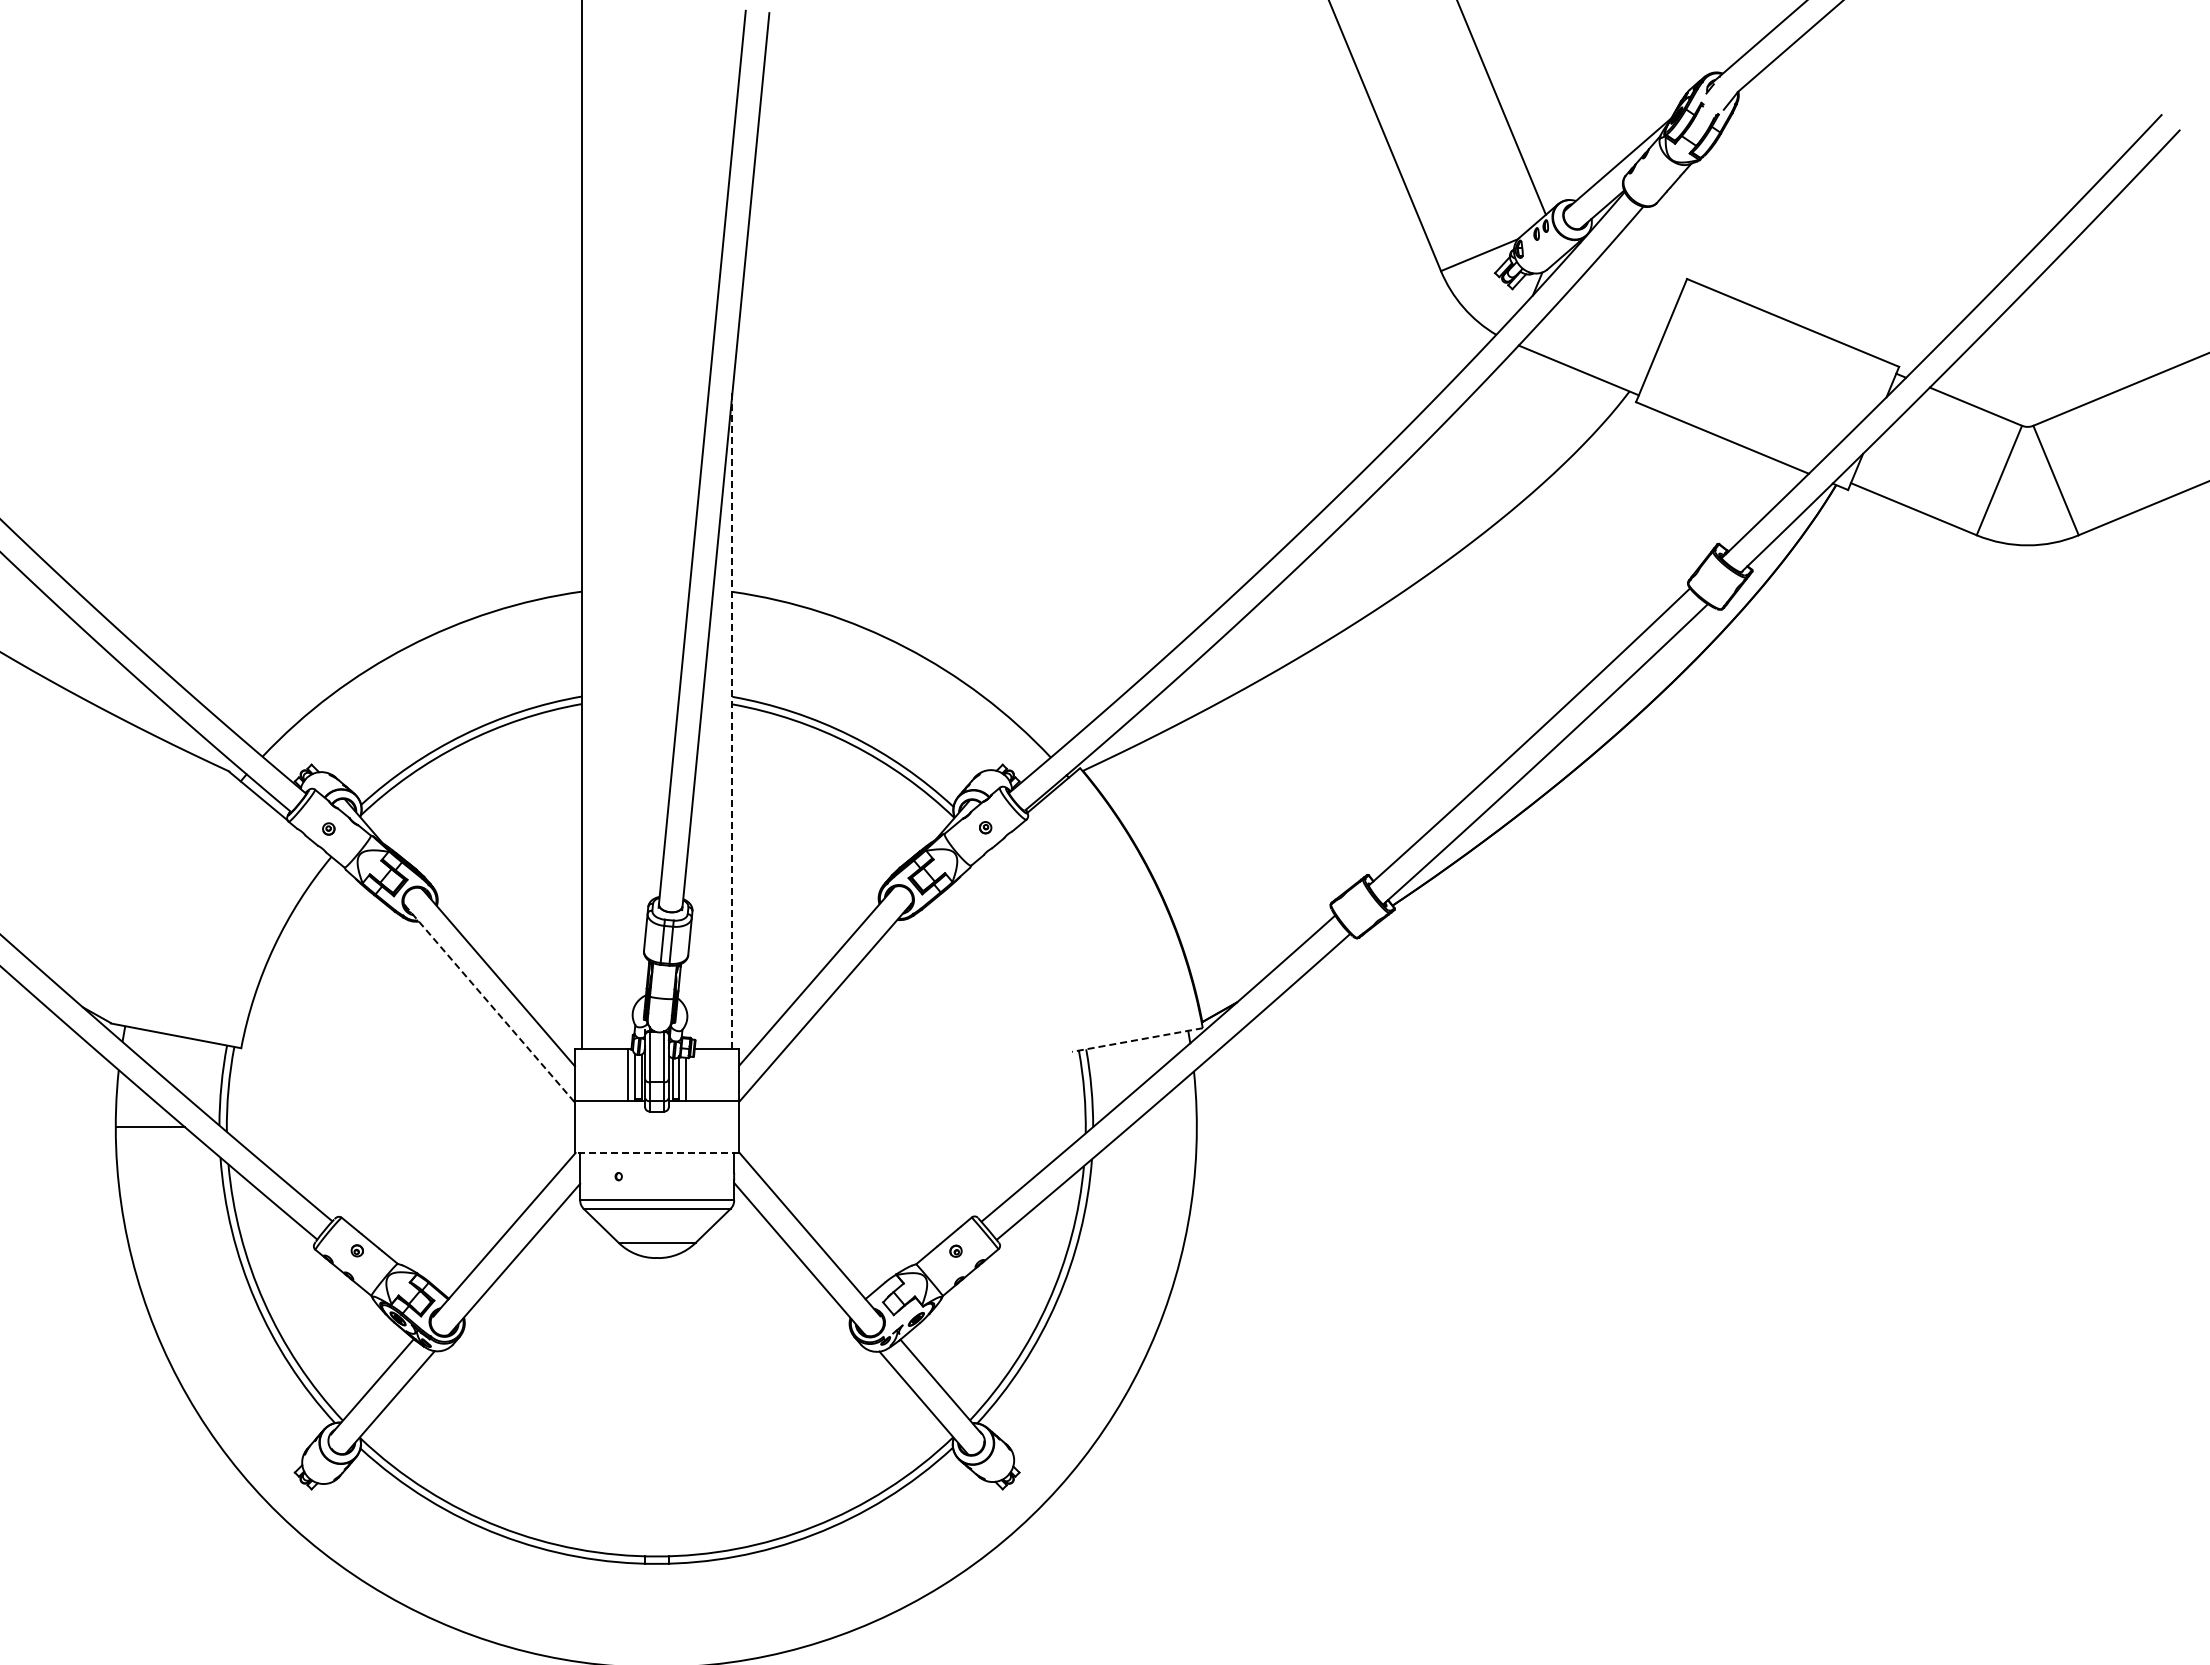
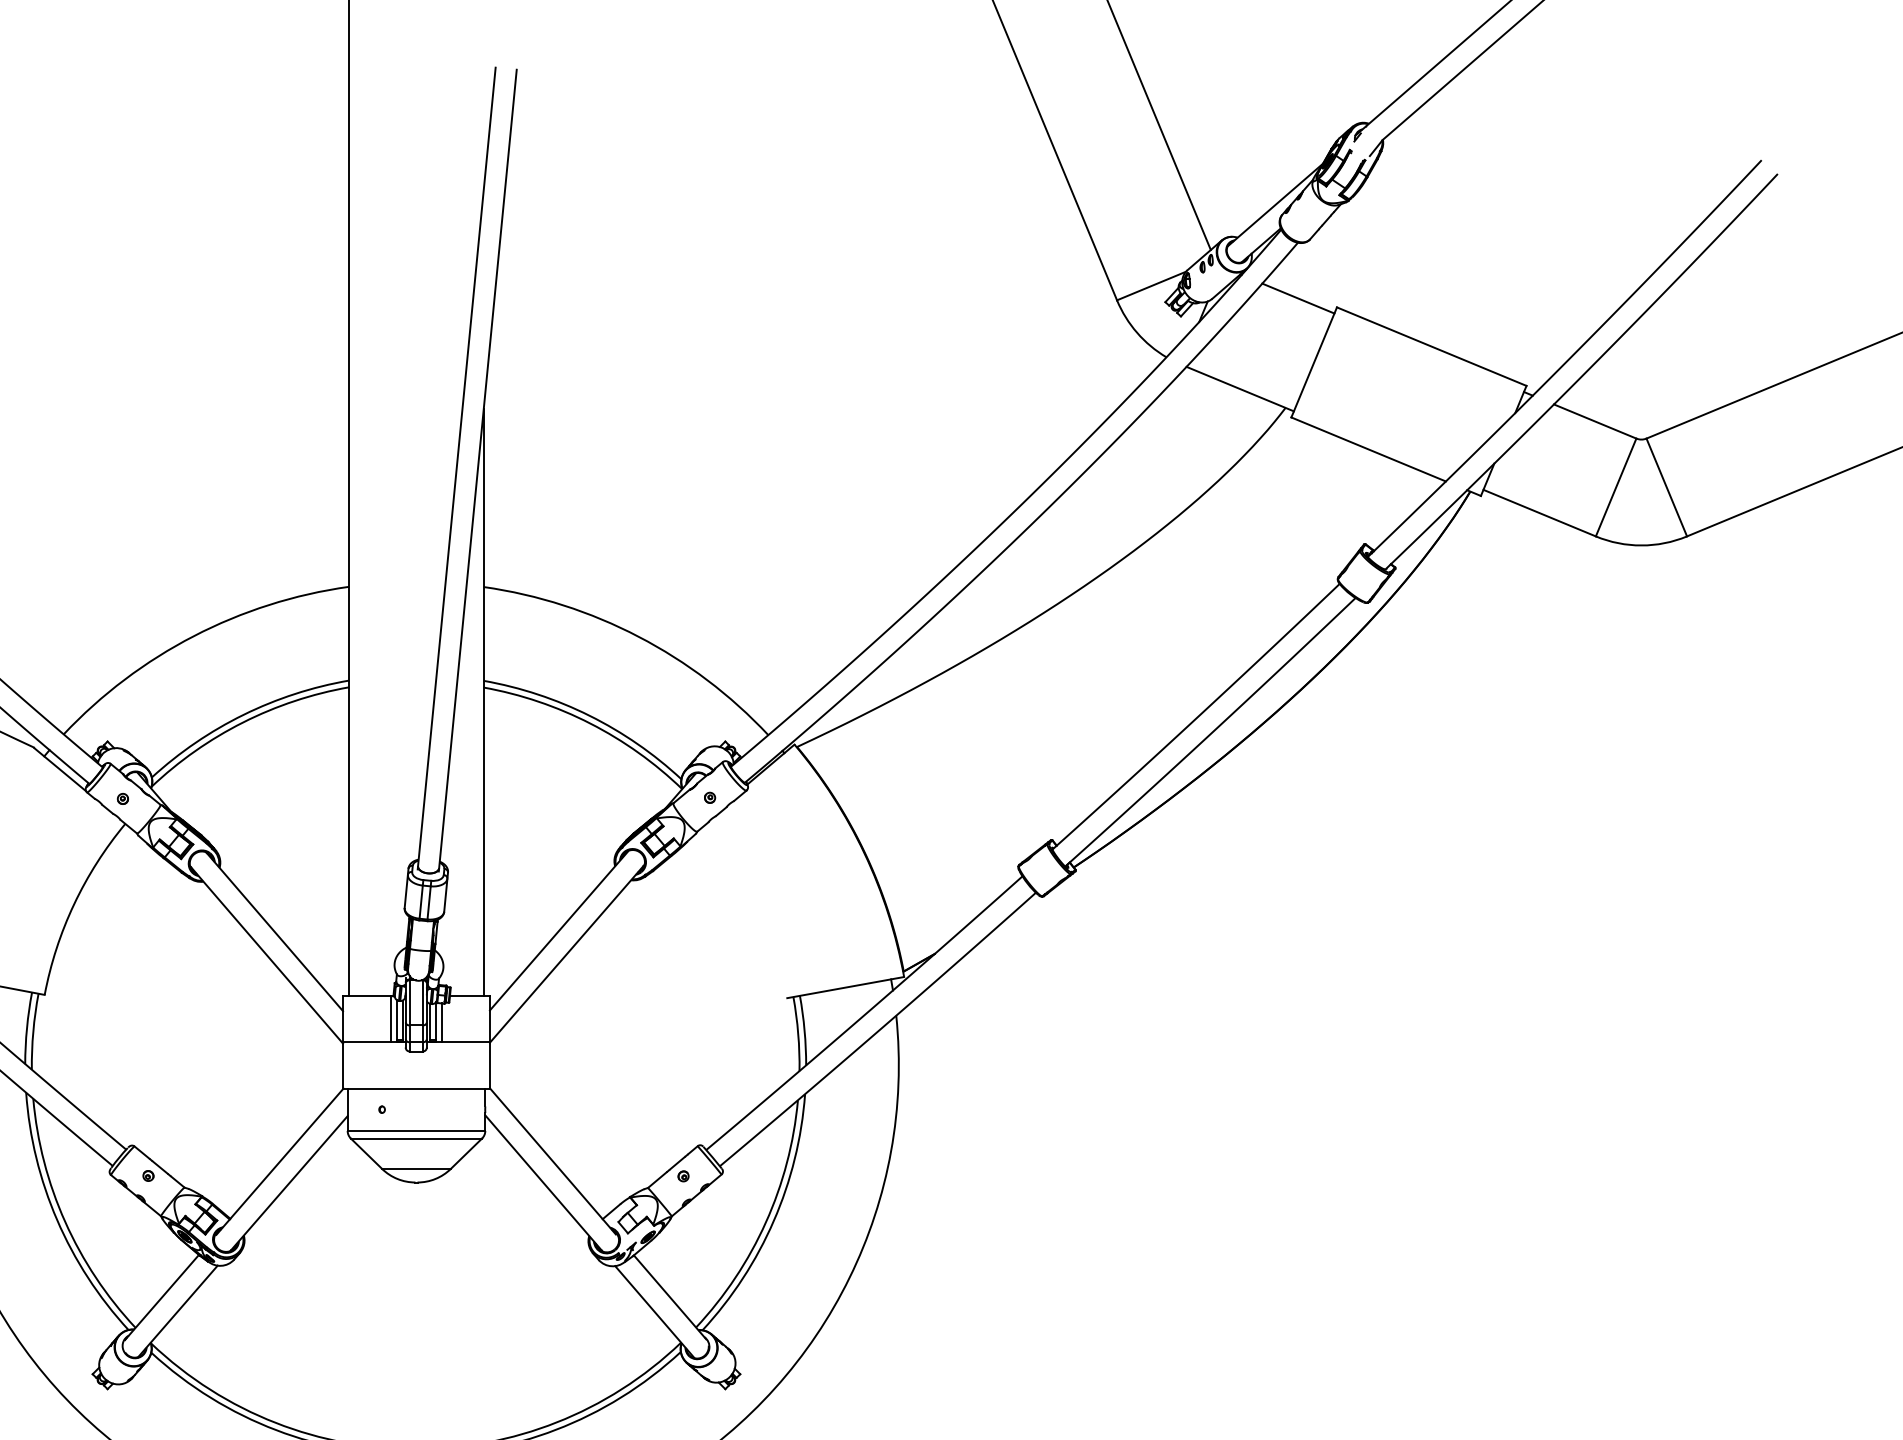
line: (1643, 268) -> (1298, 297), added
line: (732, 720) -> (483, 701), dashed -> solid
line: (490, 1004) -> (267, 955), dashed -> solid
line: (1136, 1040) -> (844, 988), dashed -> solid
line: (656, 1152) -> (415, 1088), dashed -> solid

